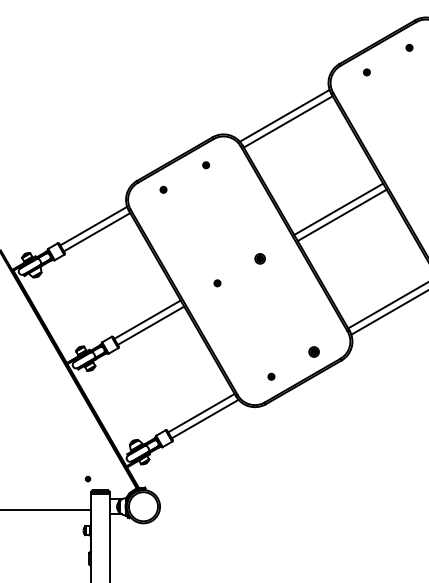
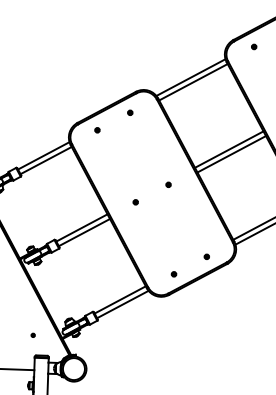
part: (259, 258) -> (168, 184), size x0.62
part: (313, 352) -> (206, 257), size x0.62
part: (87, 478) -> (32, 334), moved

